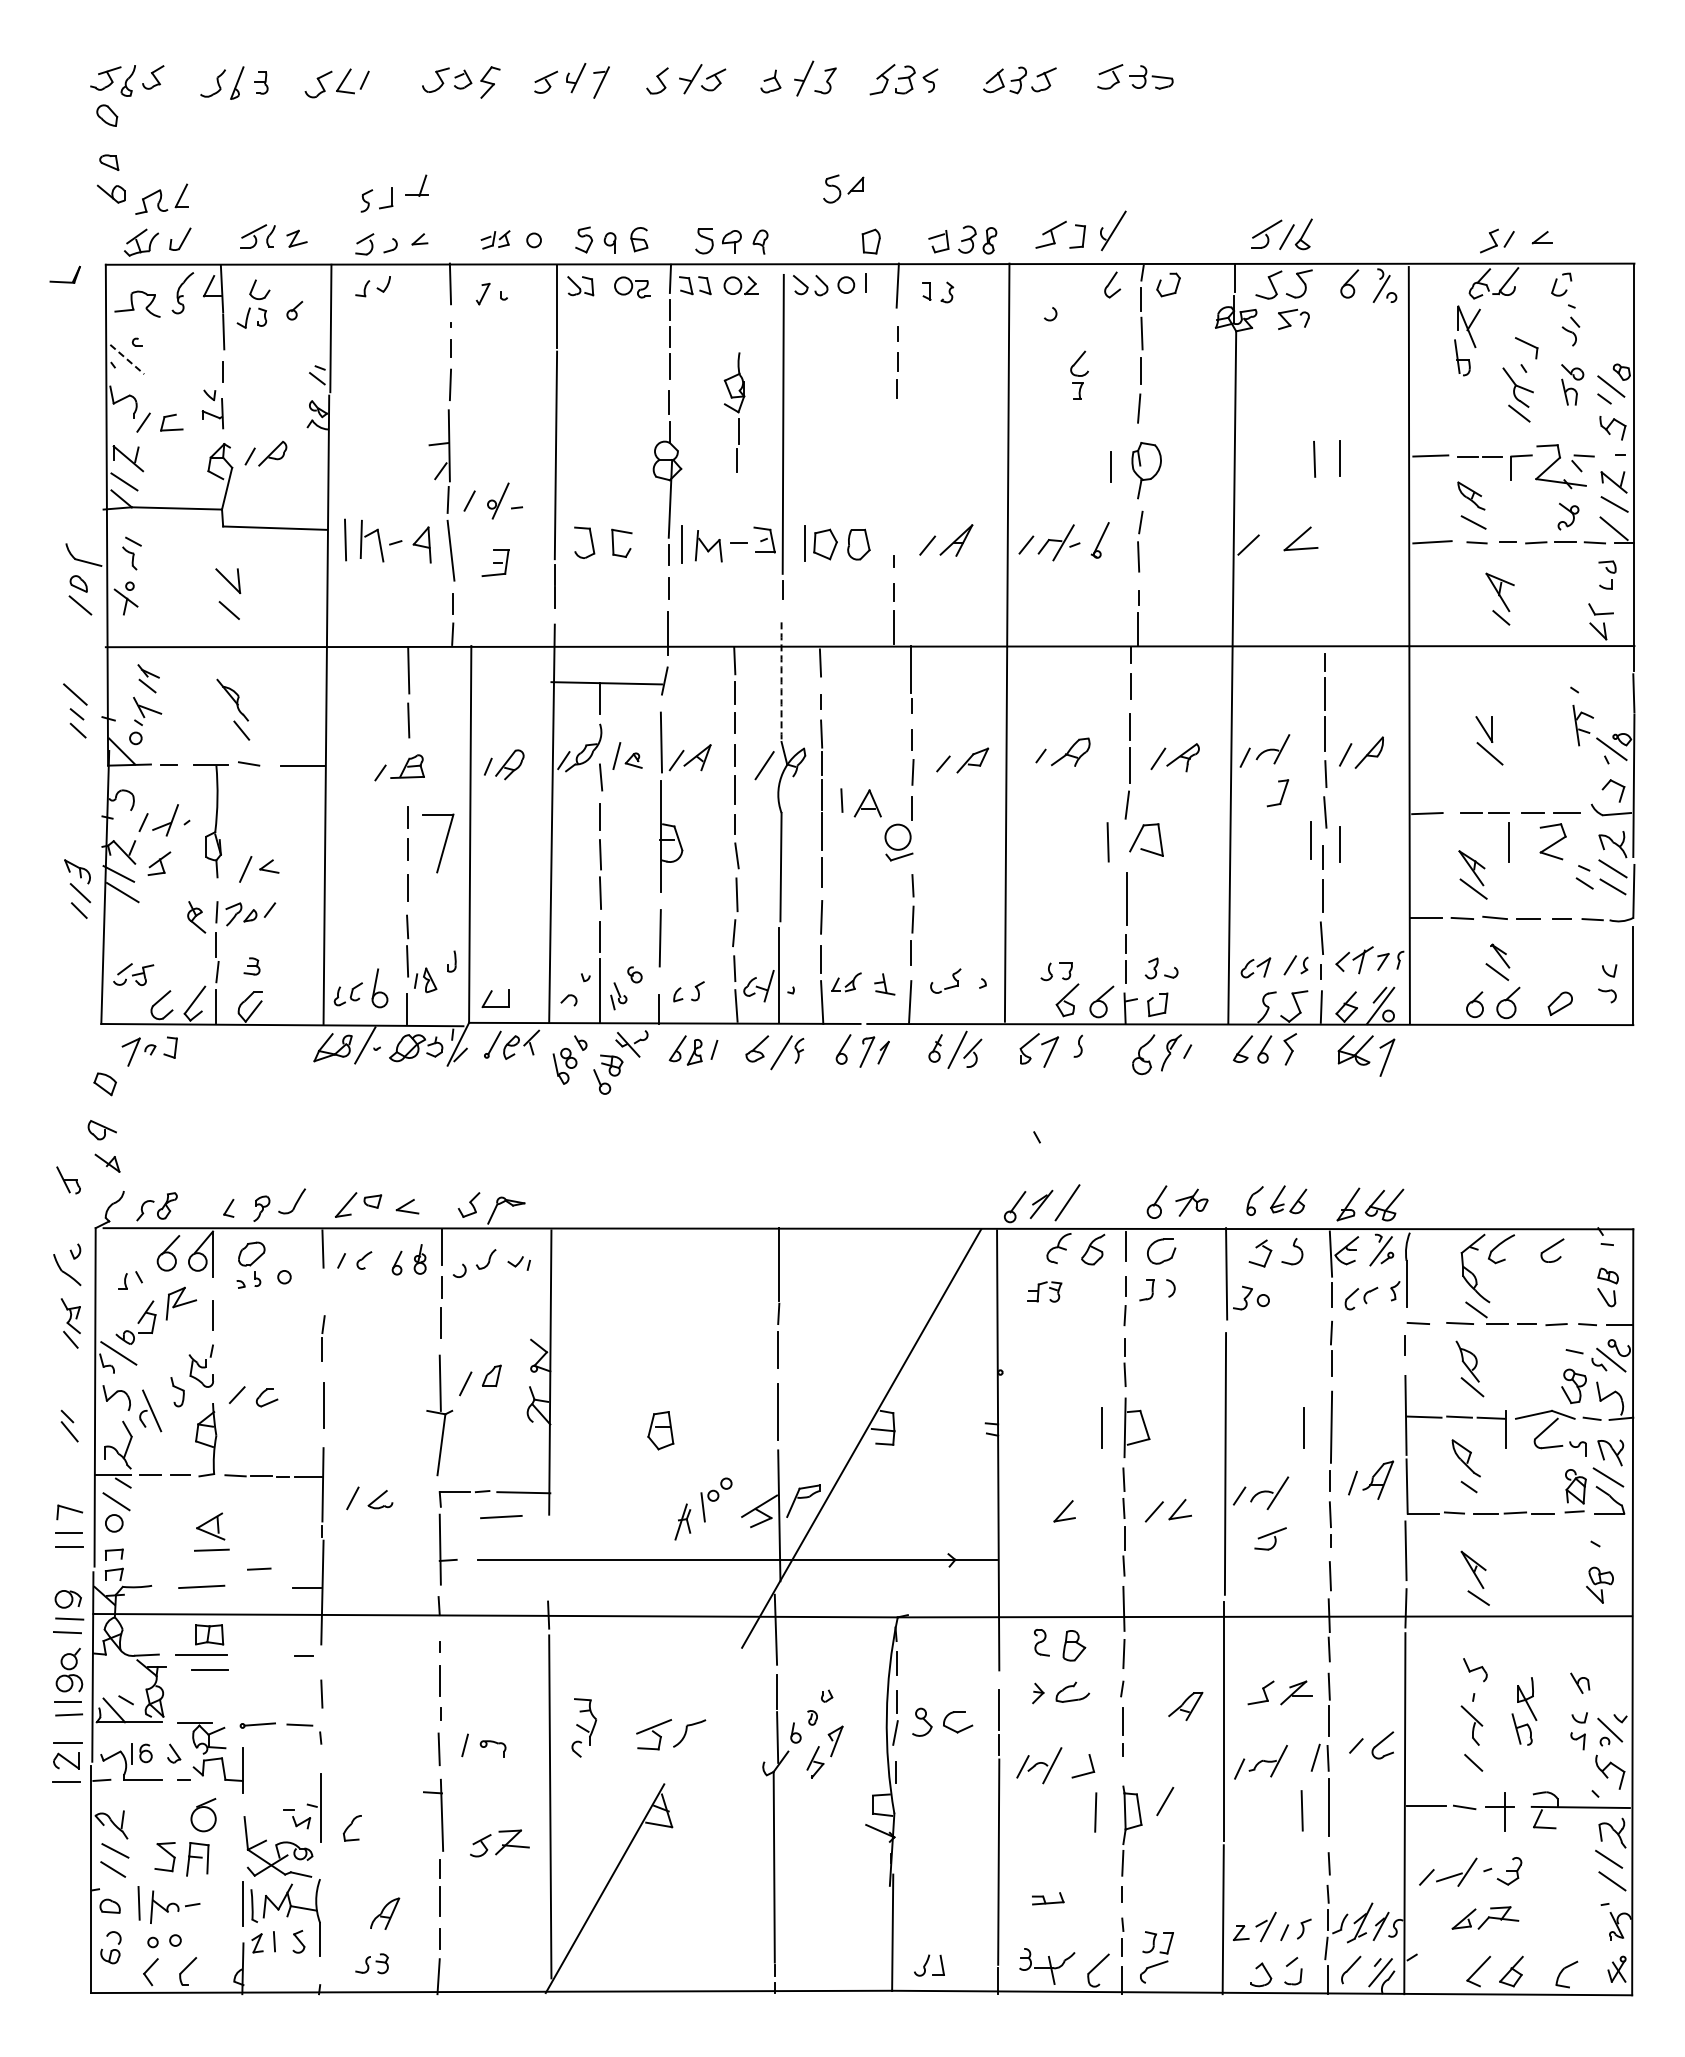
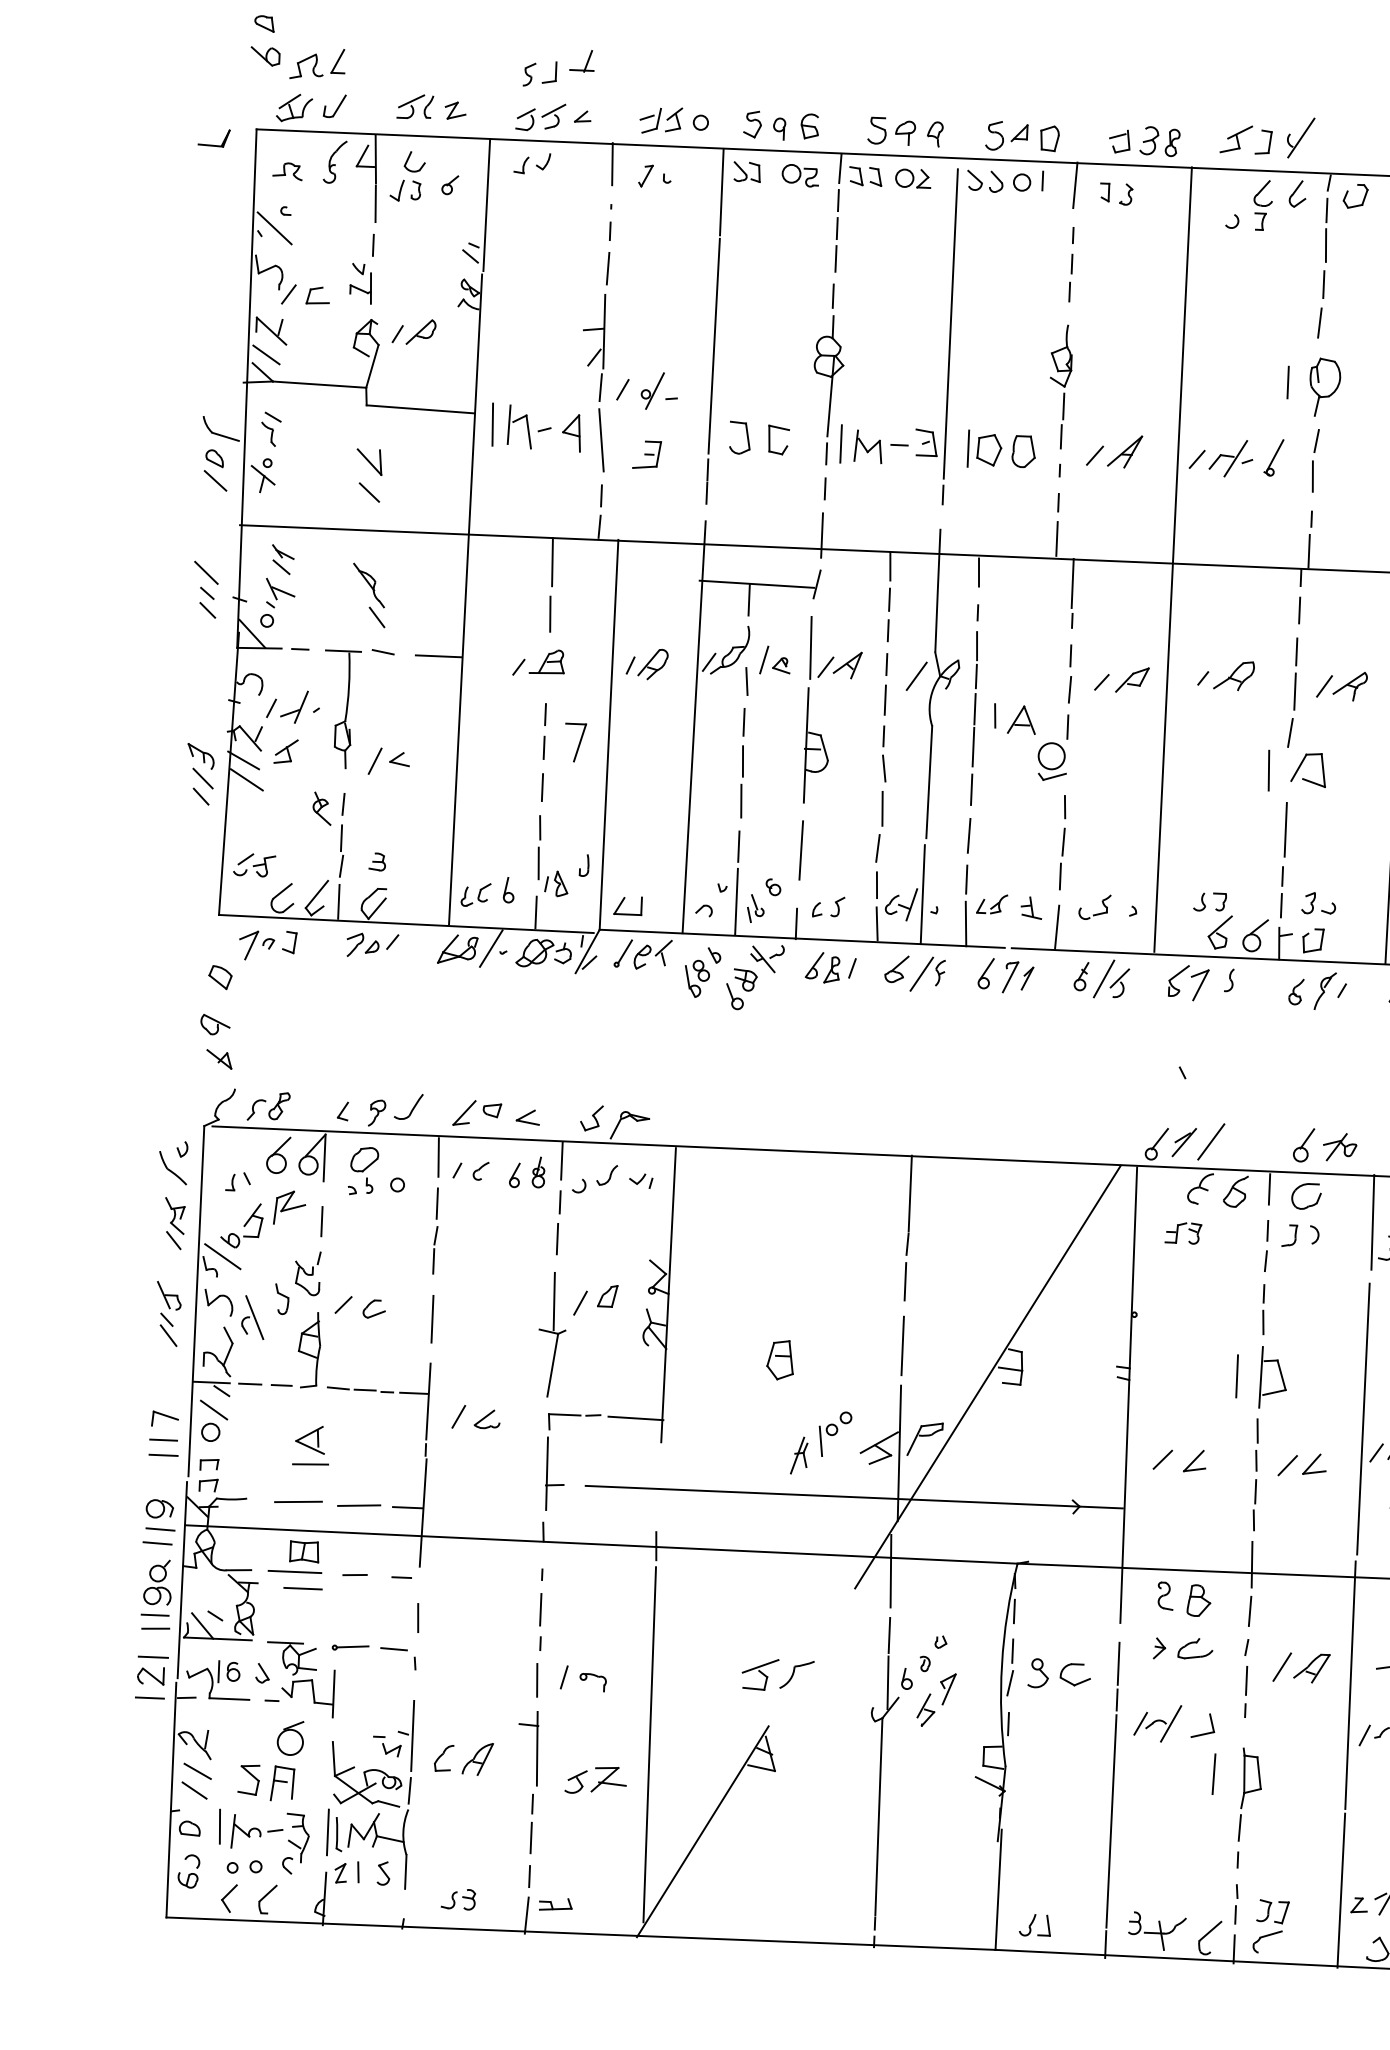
part: (843, 188) -> (1006, 135), moved
line: (391, 234) -> (553, 110), added
part: (495, 239) -> (661, 120), size x1.43
part: (137, 303) -> (287, 170), size x0.62
line: (127, 359) -> (274, 228), dashed -> solid
part: (1079, 374) -> (1262, 204), moved
part: (734, 412) -> (1060, 386), moved
arc: (781, 682) -> (937, 591), dashed -> solid
part: (437, 843) -> (574, 742), size x0.62
part: (250, 914) -> (372, 945), moved
part: (379, 988) -> (508, 890), size x0.62
part: (1143, 1054) -> (1296, 991), size x0.62
part: (68, 1180) -> (169, 1295), moved
line: (323, 1293) -> (437, 1203), added
line: (1033, 1511) -> (1162, 1459), added
line: (501, 1517) -> (359, 1506), moved
line: (259, 1568) -> (355, 1574), moved
part: (583, 1727) -> (295, 1843), moved
line: (1165, 1801) -> (1282, 1667), moved
line: (320, 1860) -> (409, 1790), added
part: (1048, 1898) -> (556, 1904), moved
part: (385, 1913) -> (478, 1758), moved

